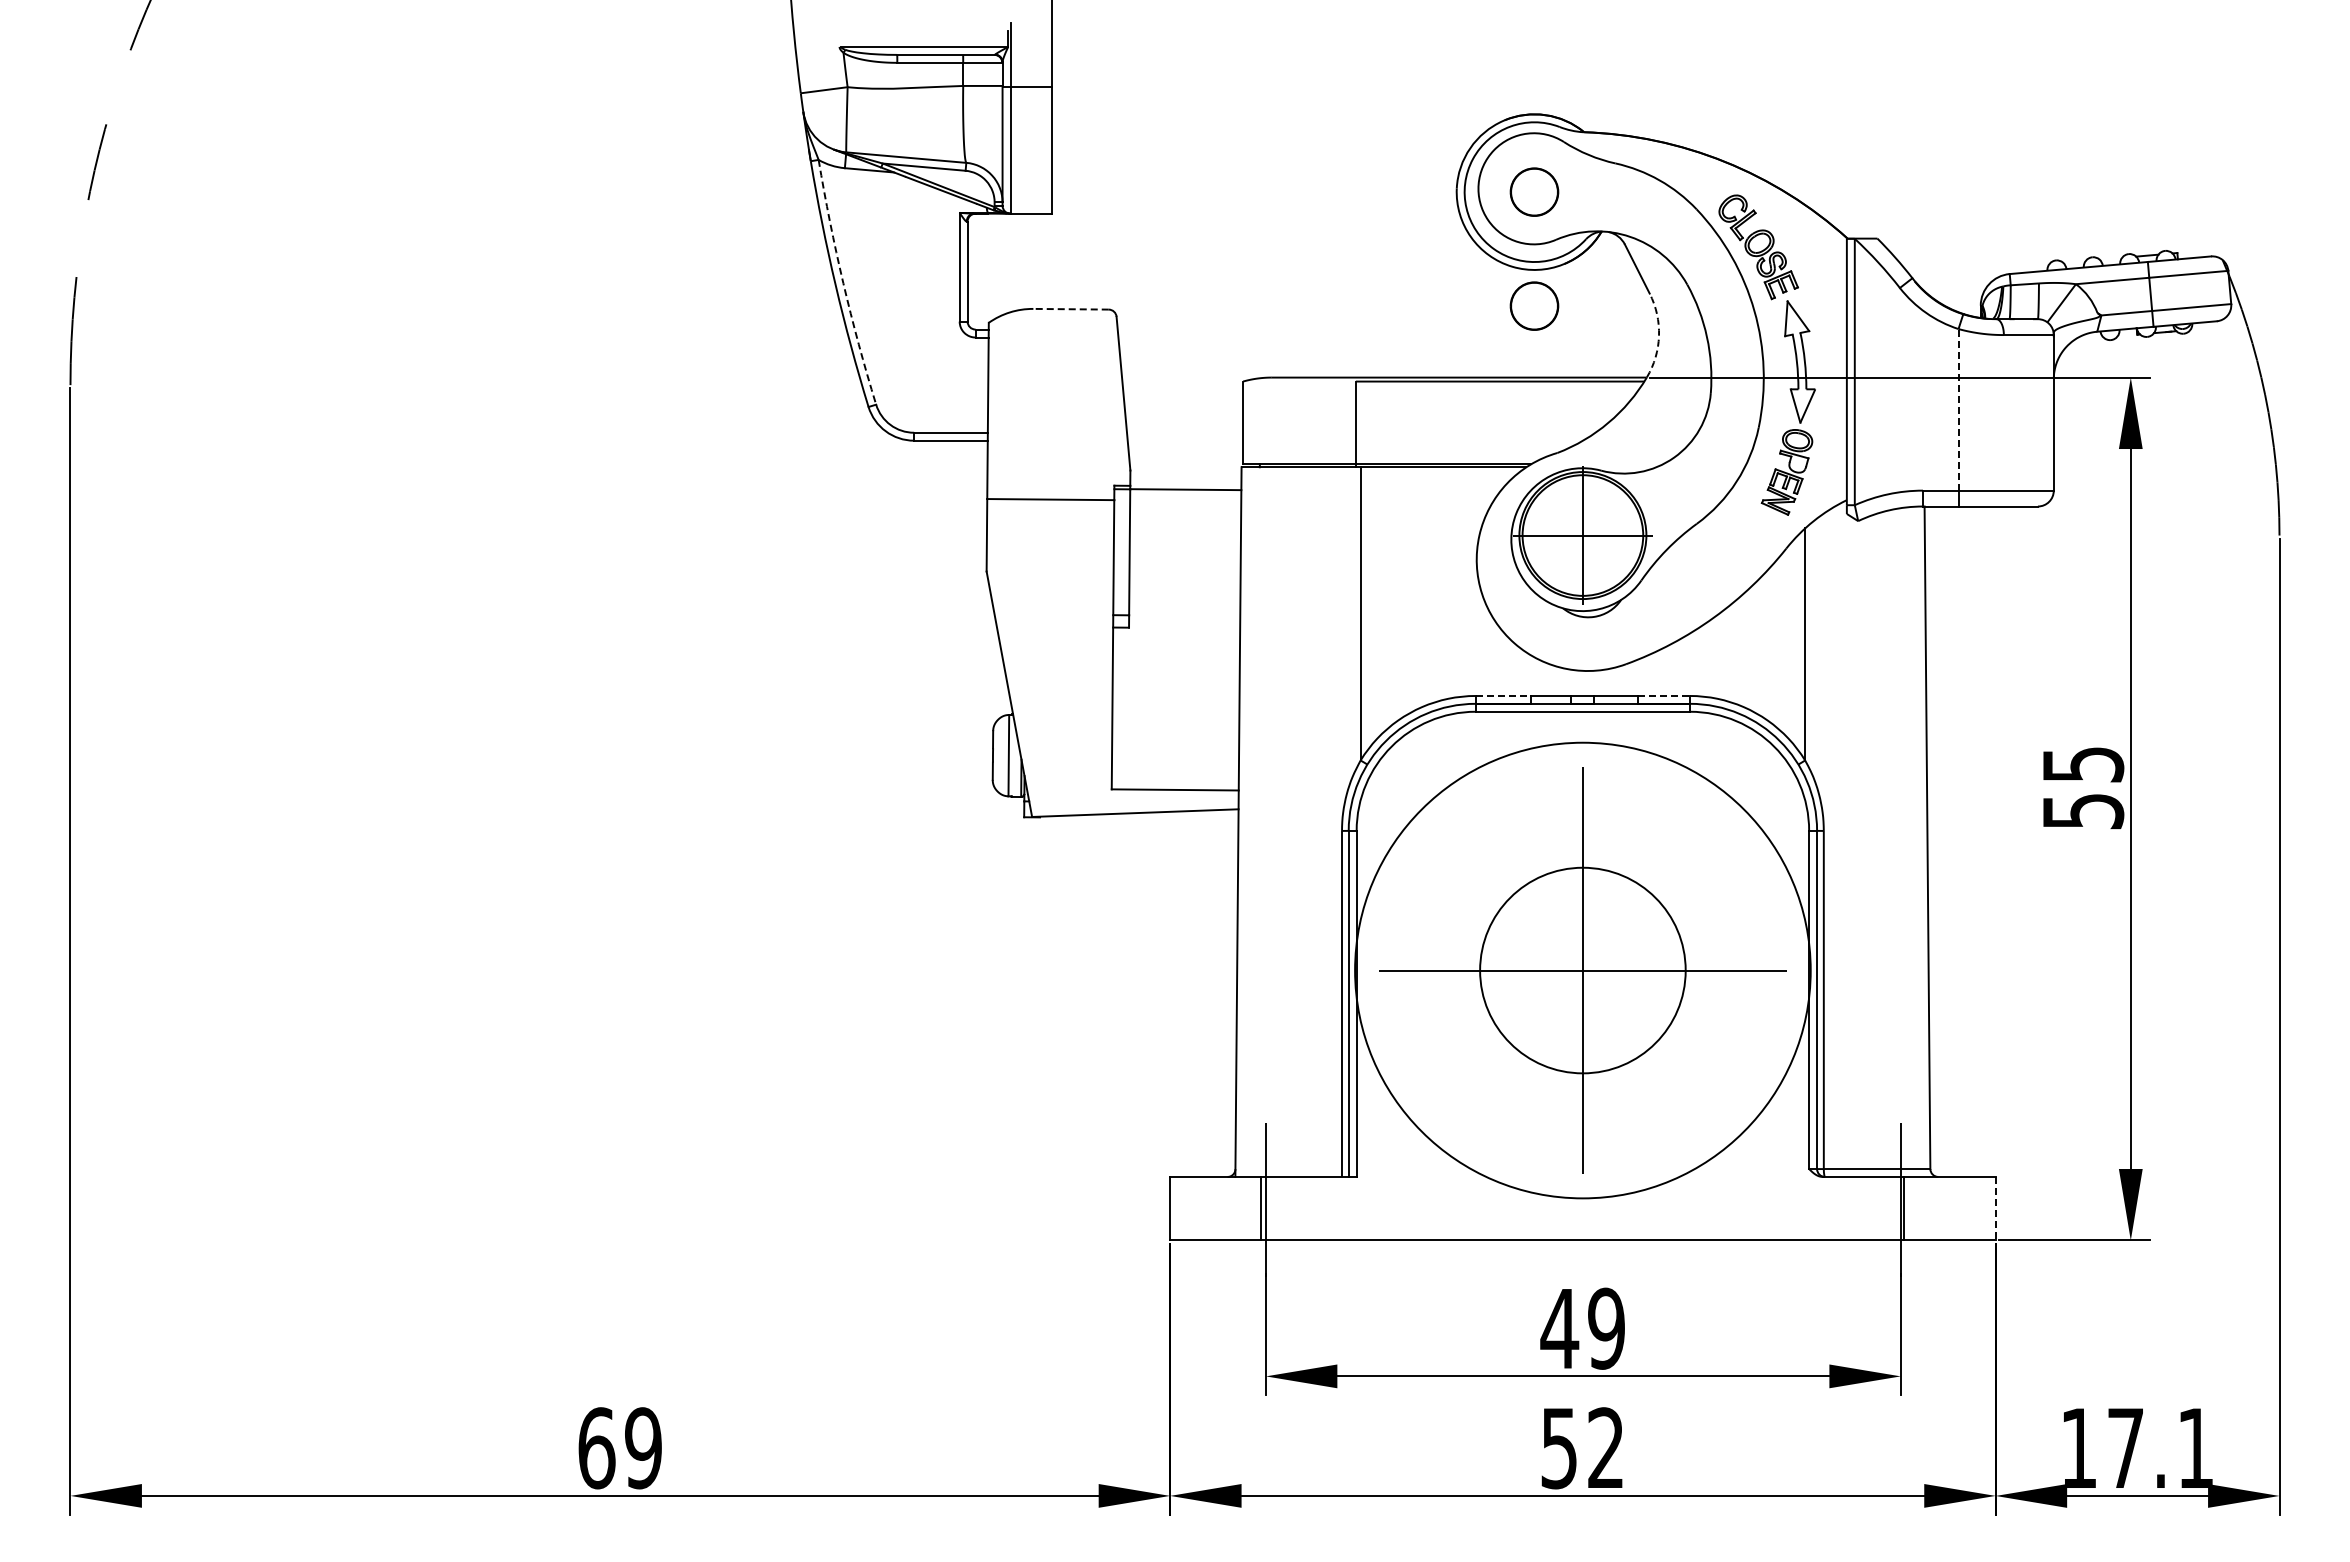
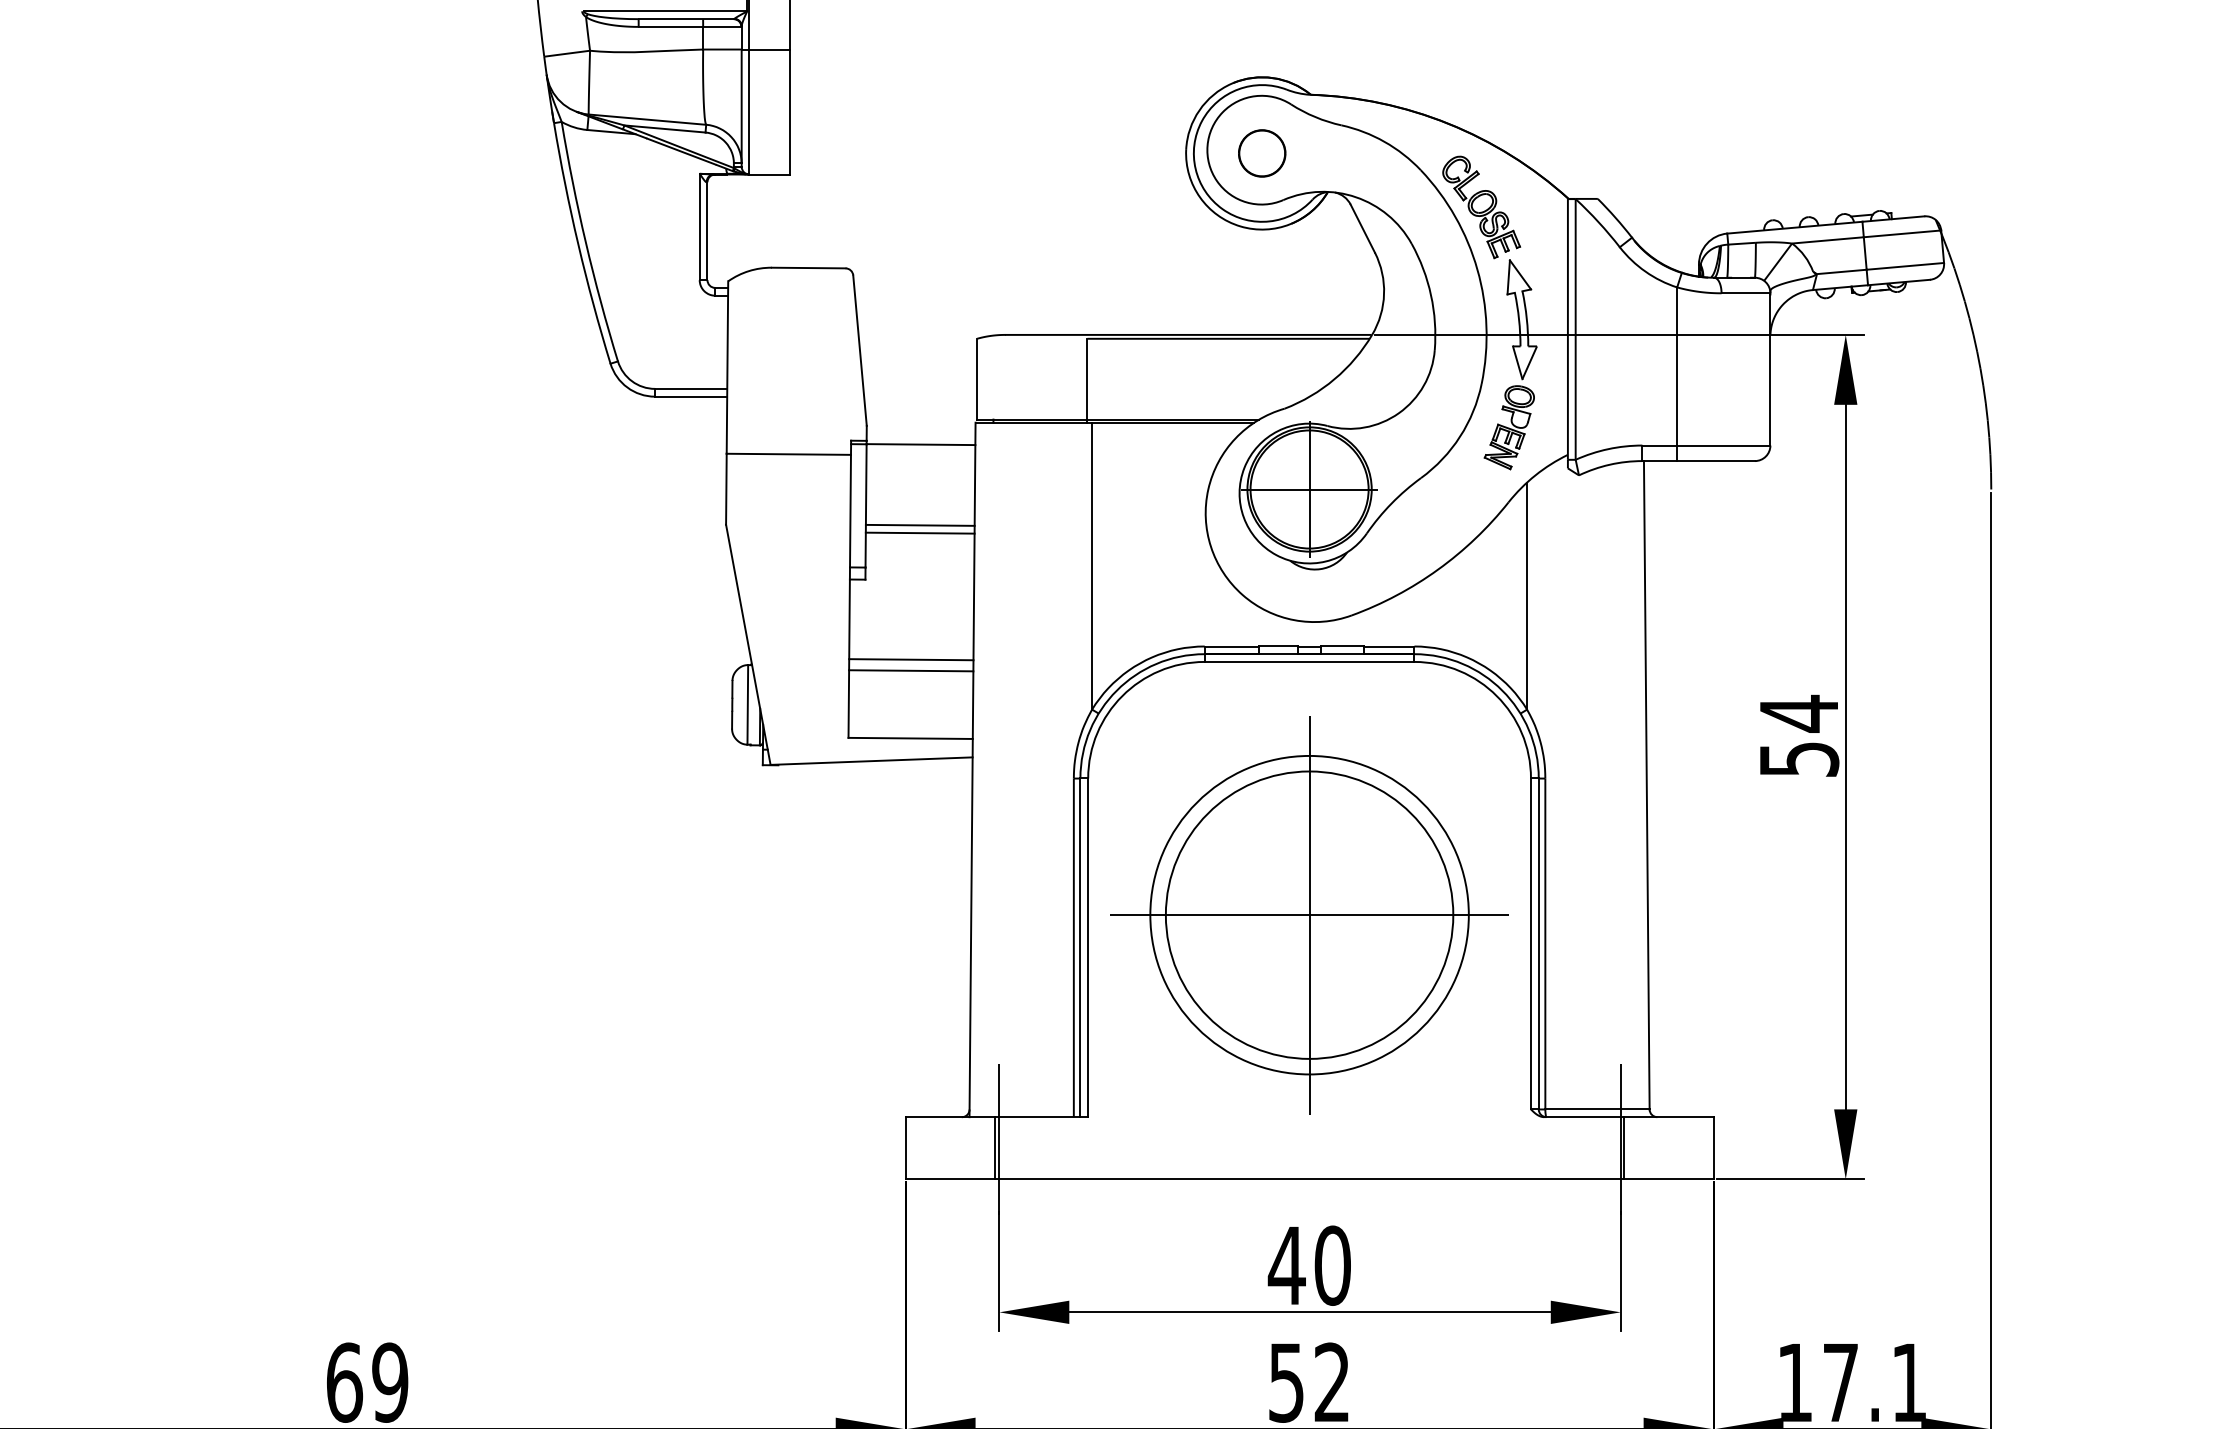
arc: (843, 283) -> (586, 242), dashed -> solid
part: (1534, 305) -> (1262, 264), removed
line: (1071, 309) -> (809, 268), dashed -> solid
arc: (1659, 335) -> (1384, 293), dashed -> solid
line: (1958, 409) -> (1677, 366), dashed -> solid
line: (1184, 571) -> (919, 524), added
line: (1184, 579) -> (919, 532), added
line: (1503, 695) -> (1231, 646), dashed -> solid
line: (1664, 695) -> (1389, 646), dashed -> solid
line: (1175, 709) -> (910, 659), added
line: (1175, 720) -> (910, 670), added
text: (2083, 764) -> (1799, 713), 55 -> 54
circle: (1582, 970) -> (1309, 915), size x0.71
circle: (1582, 970) -> (1309, 915), size x1.43
line: (1995, 1208) -> (1713, 1148), dashed -> solid
text: (1606, 1328) -> (1332, 1265), 49 -> 40

